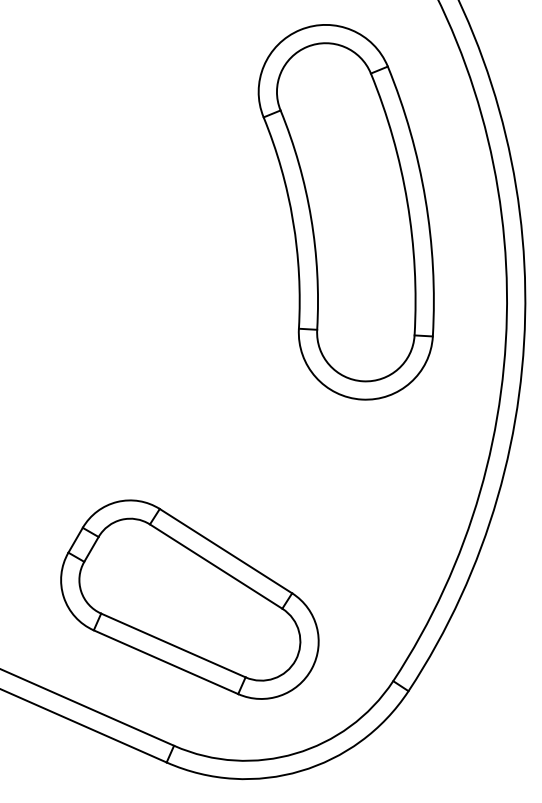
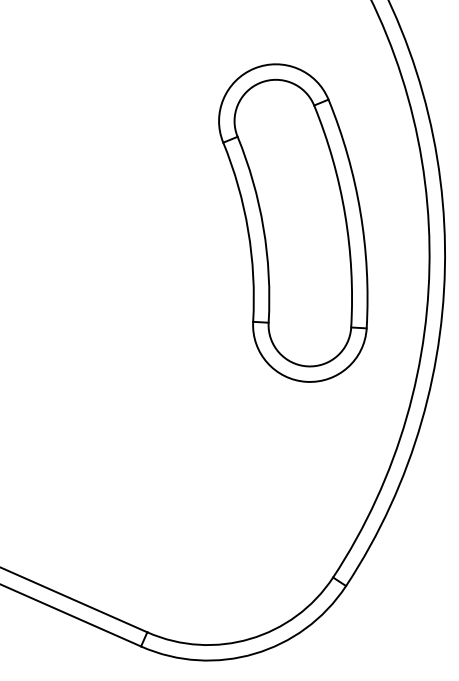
part: (346, 211) -> (293, 222), moved
part: (189, 599) -> (160, 508), removed

